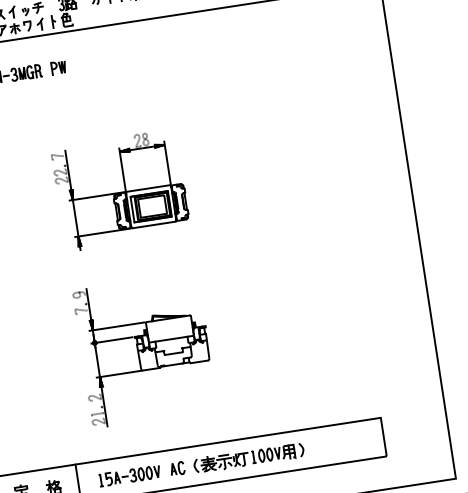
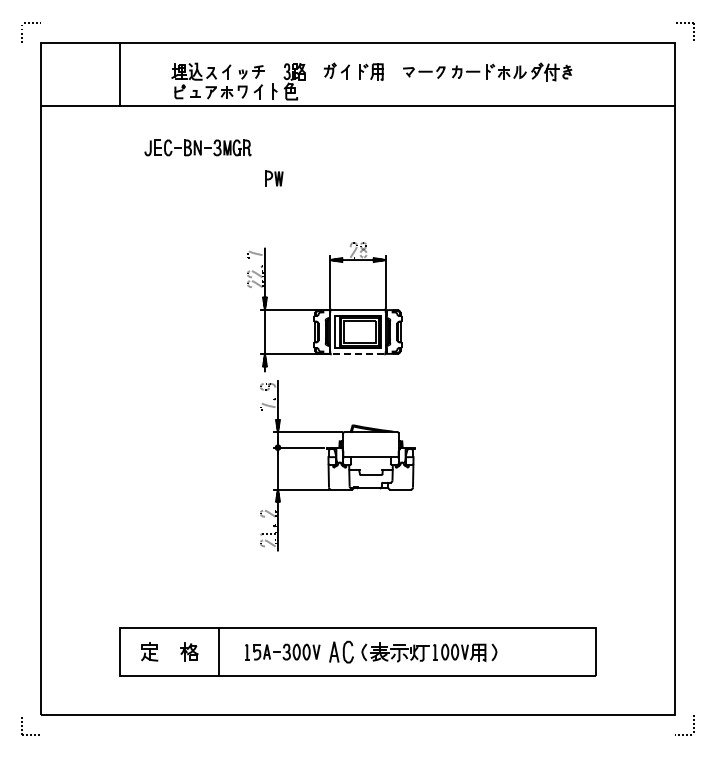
part: (58, 67) -> (274, 178), moved
line: (153, 225) -> (357, 354), solid -> dashed
part: (145, 350) -> (337, 465), moved
part: (177, 468) -> (341, 651), size x1.4

